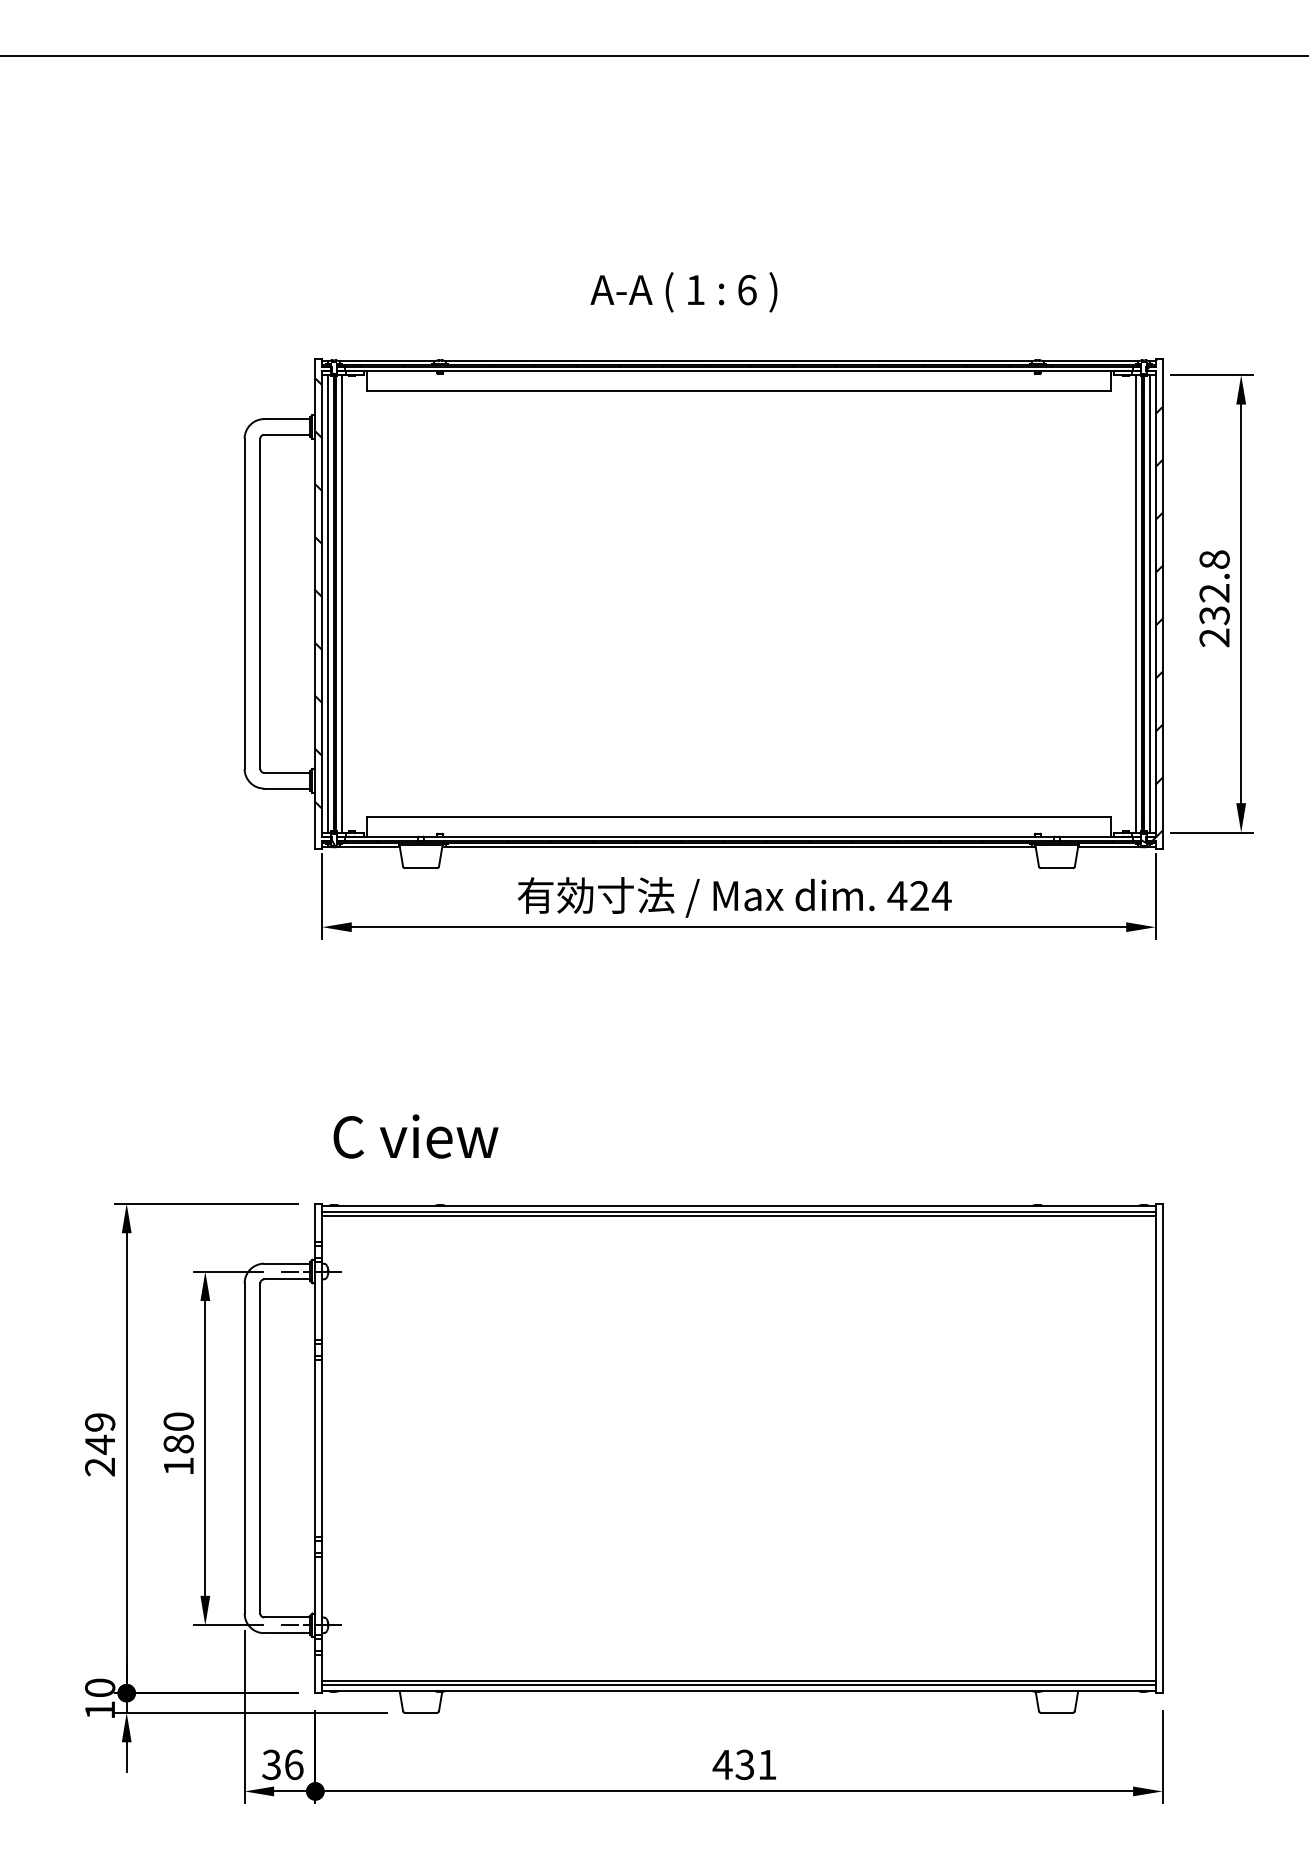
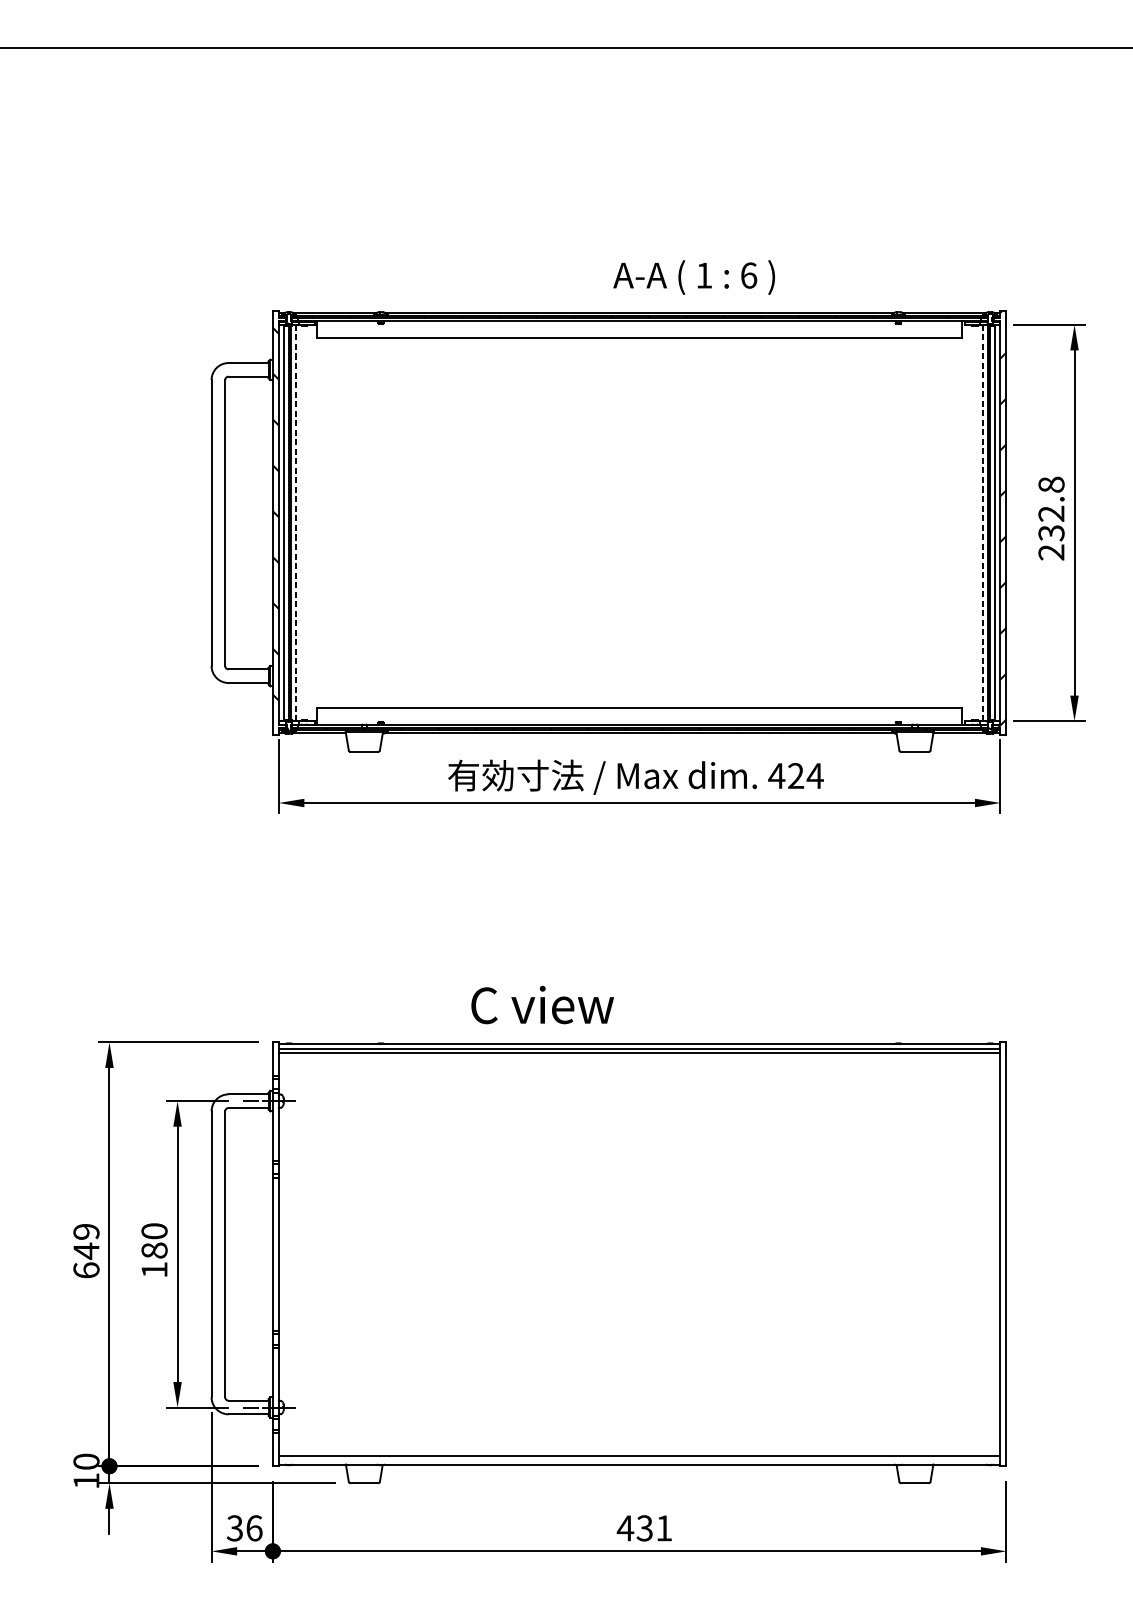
text: (683, 292) -> (693, 277), moved
line: (341, 603) -> (295, 522), solid -> dashed
line: (1136, 603) -> (983, 522), solid -> dashed
text: (415, 1136) -> (542, 1005), moved
text: (100, 1466) -> (86, 1269), 249 -> 649
line: (738, 1685) -> (639, 1459), removed

